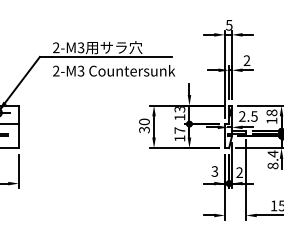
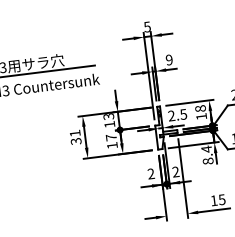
text: (246, 61) -> (168, 60), 2 -> 9
text: (144, 121) -> (75, 133), 30 -> 31
text: (214, 171) -> (150, 173), 3 -> 2

